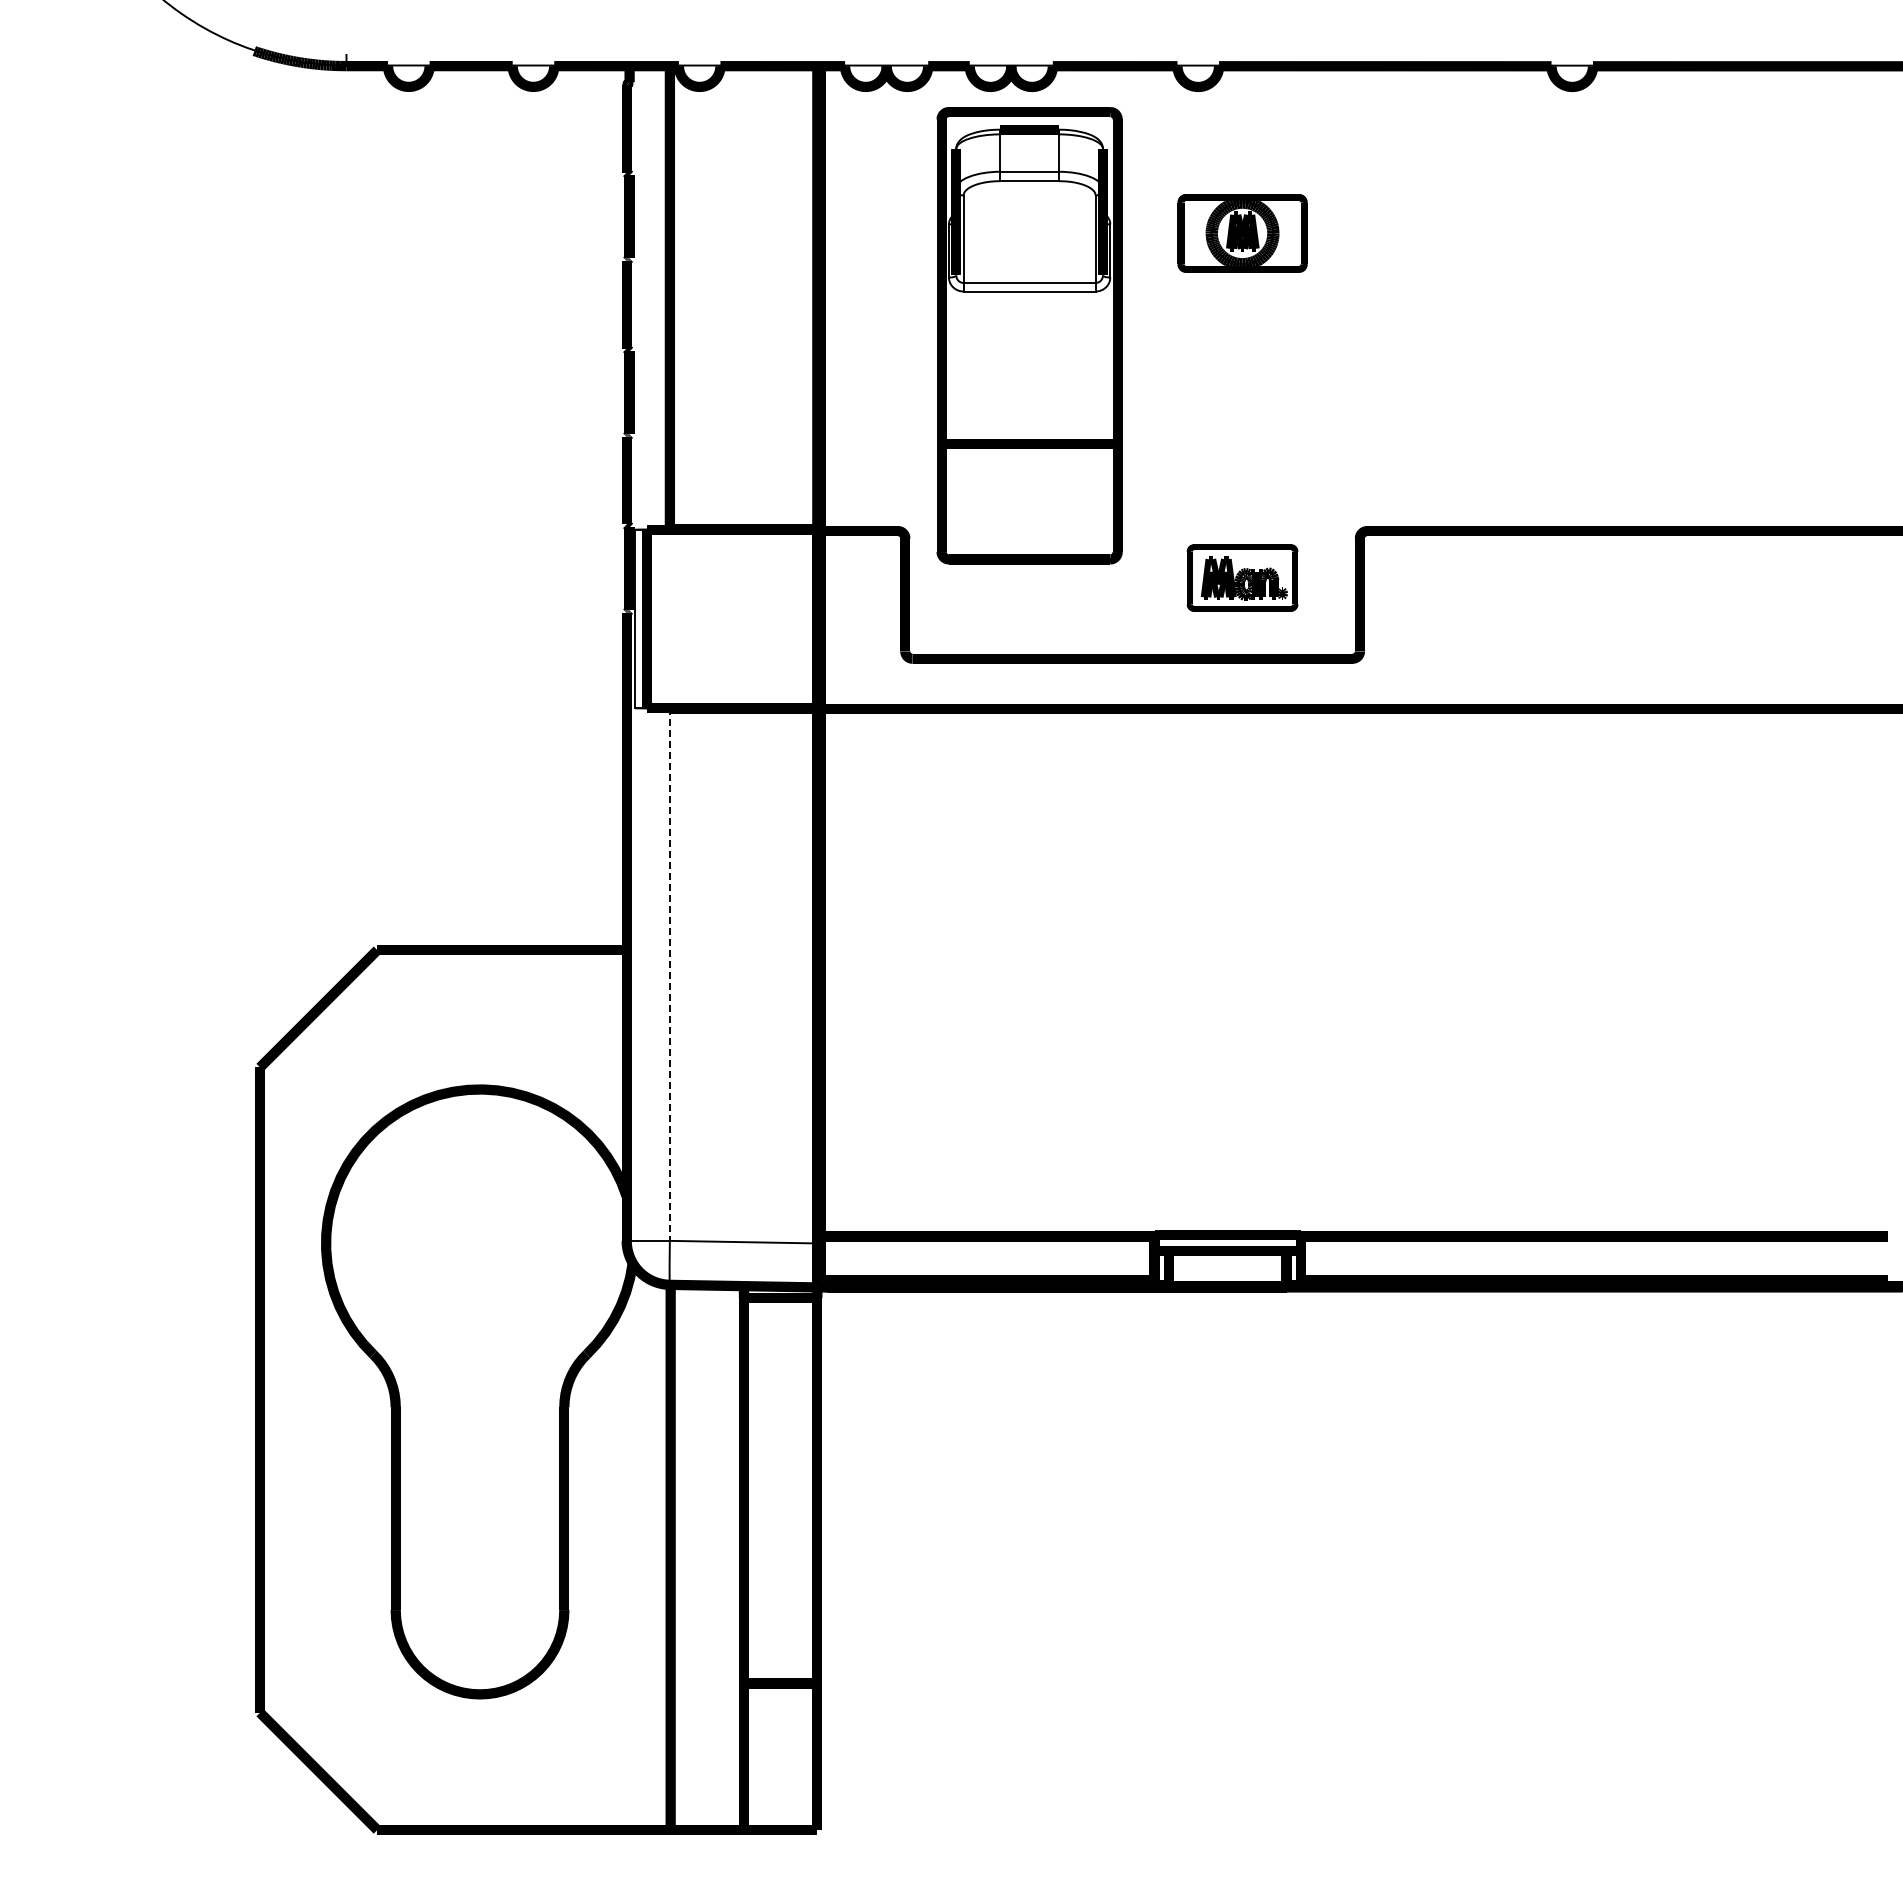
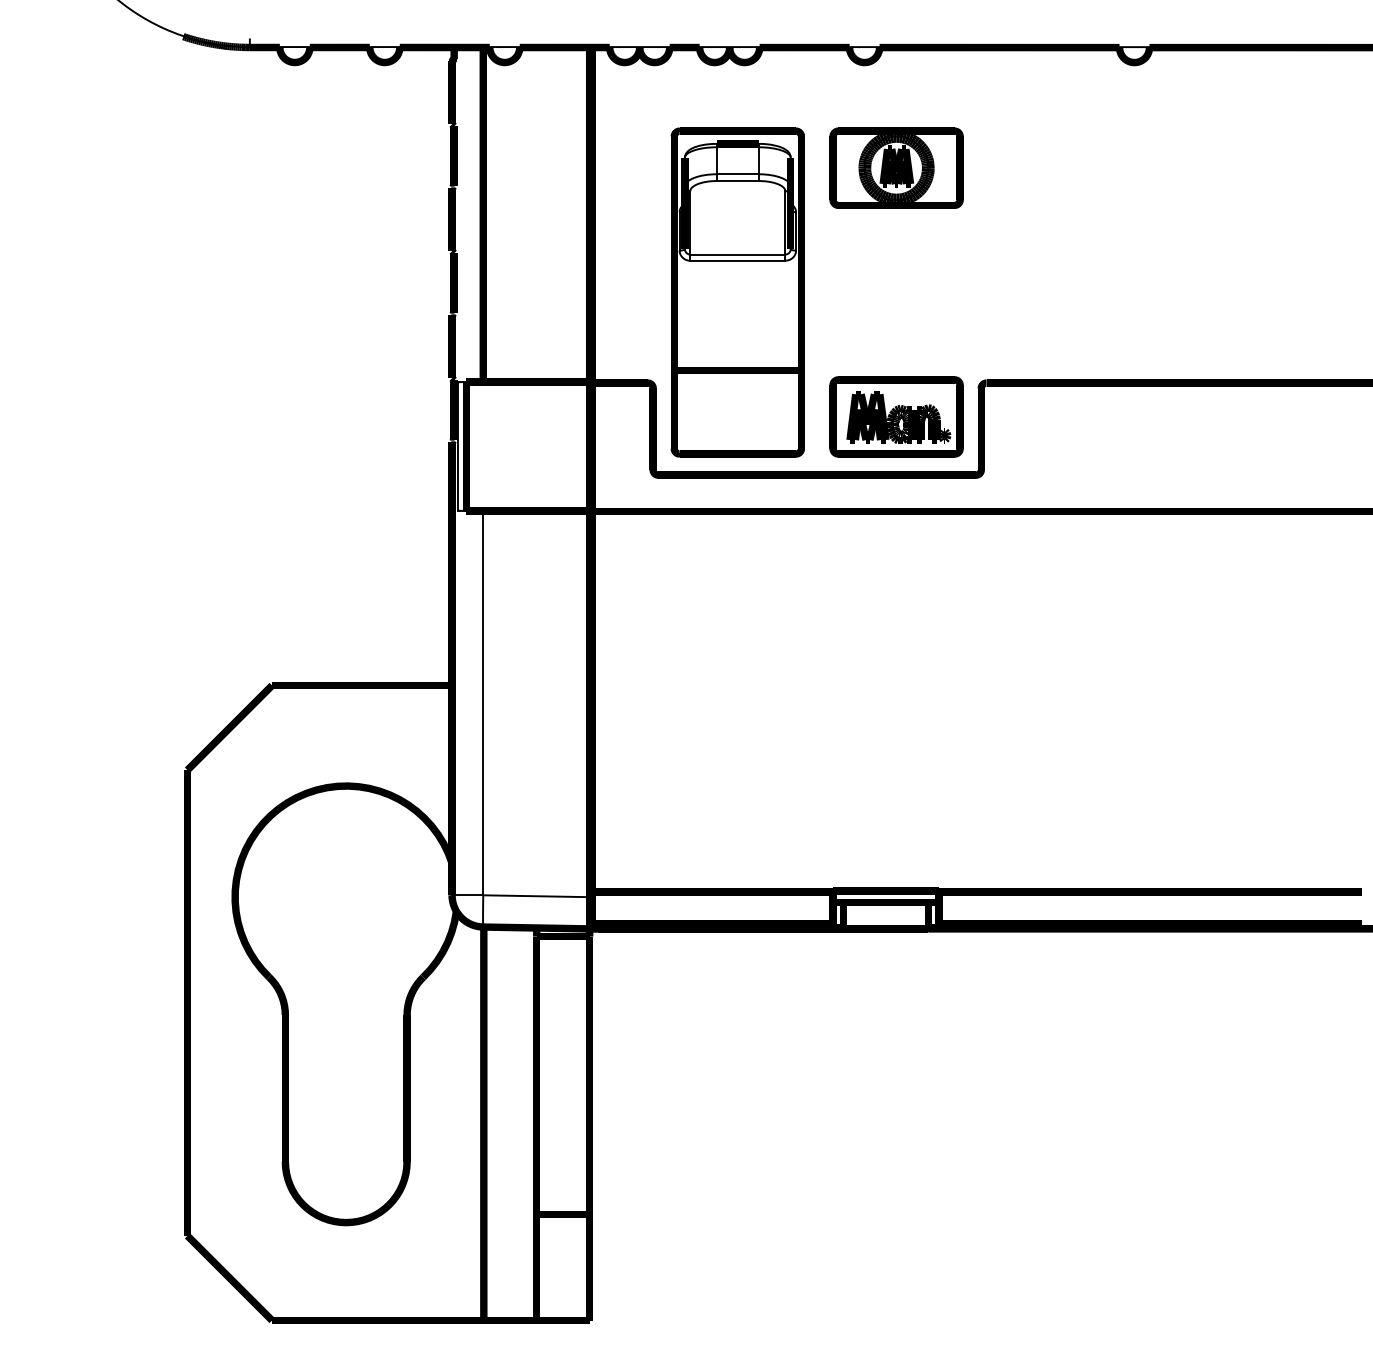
part: (1242, 233) -> (896, 168), size x1.43
part: (1029, 335) -> (737, 292), moved
part: (1242, 577) -> (896, 416), size x1.67
line: (669, 975) -> (482, 703), dashed -> solid

